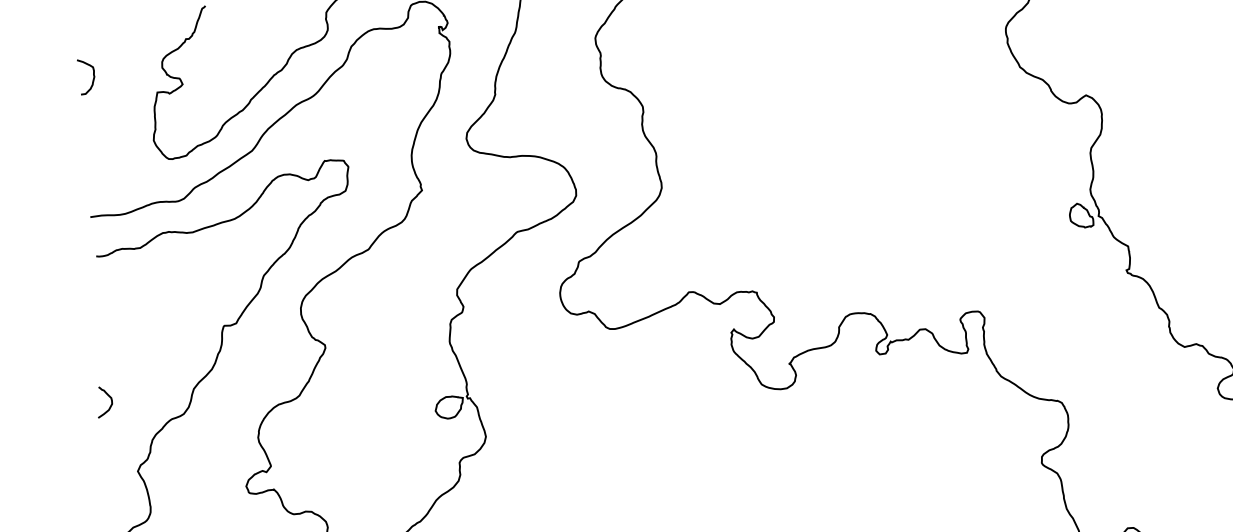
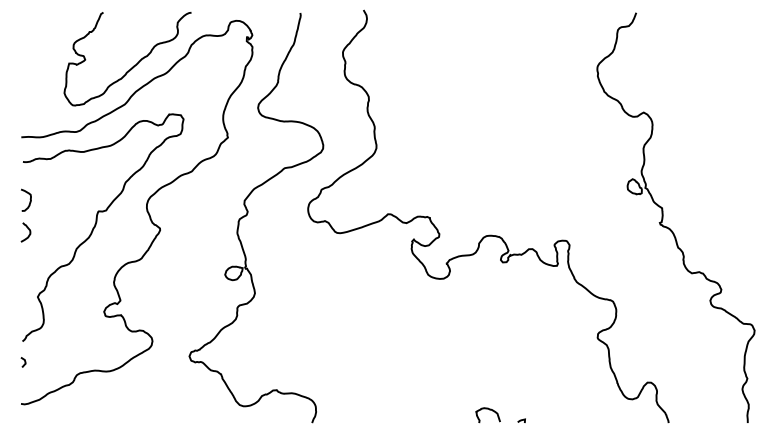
curve: (91, 75) -> (29, 199), moved
curve: (109, 404) -> (28, 234), moved

